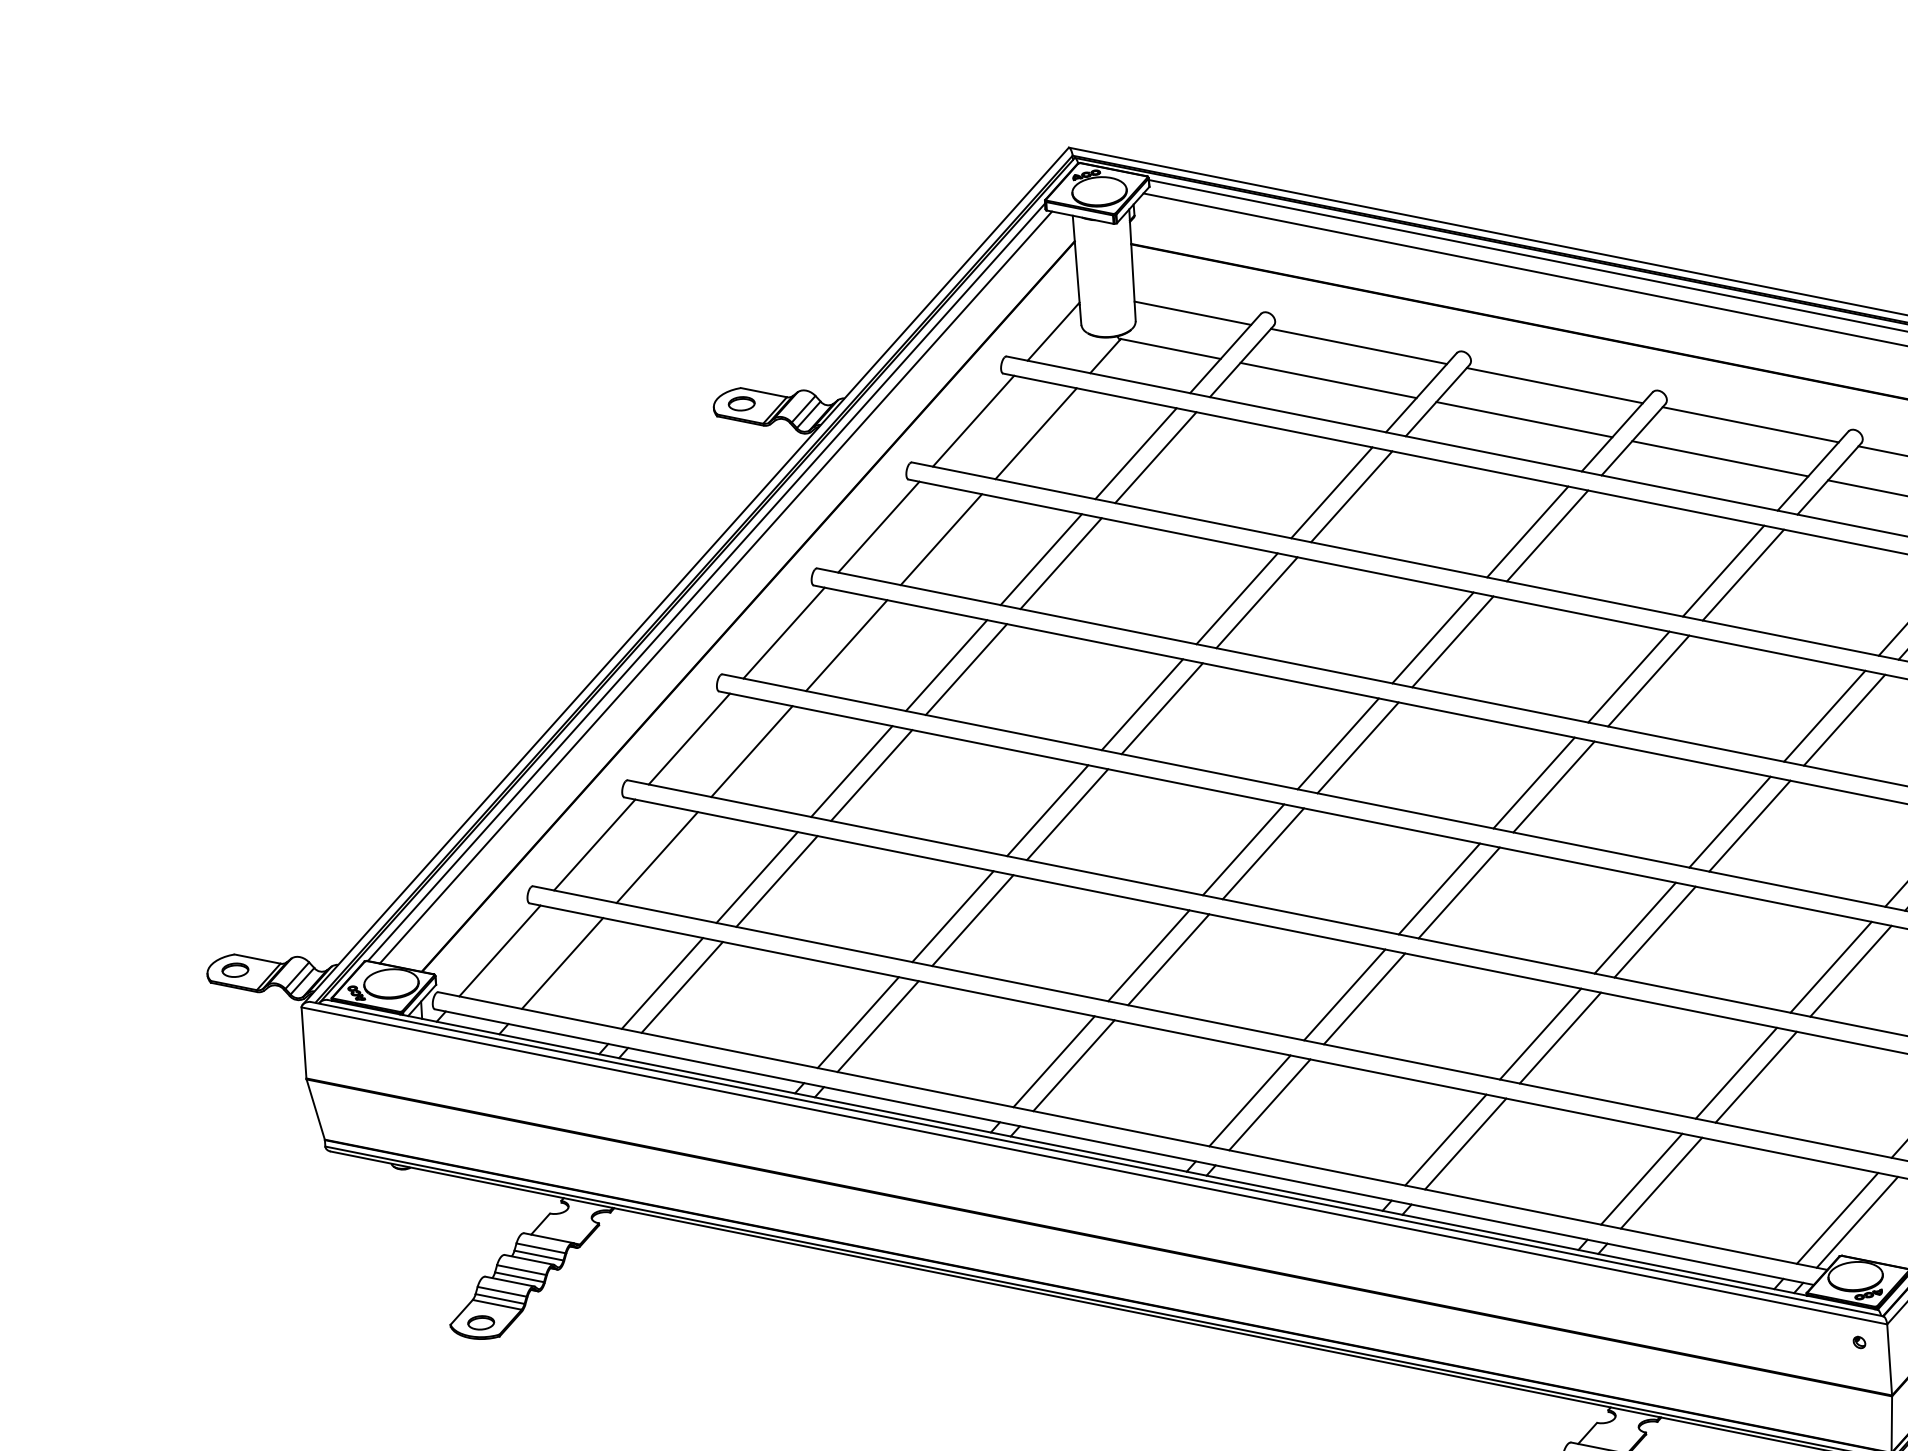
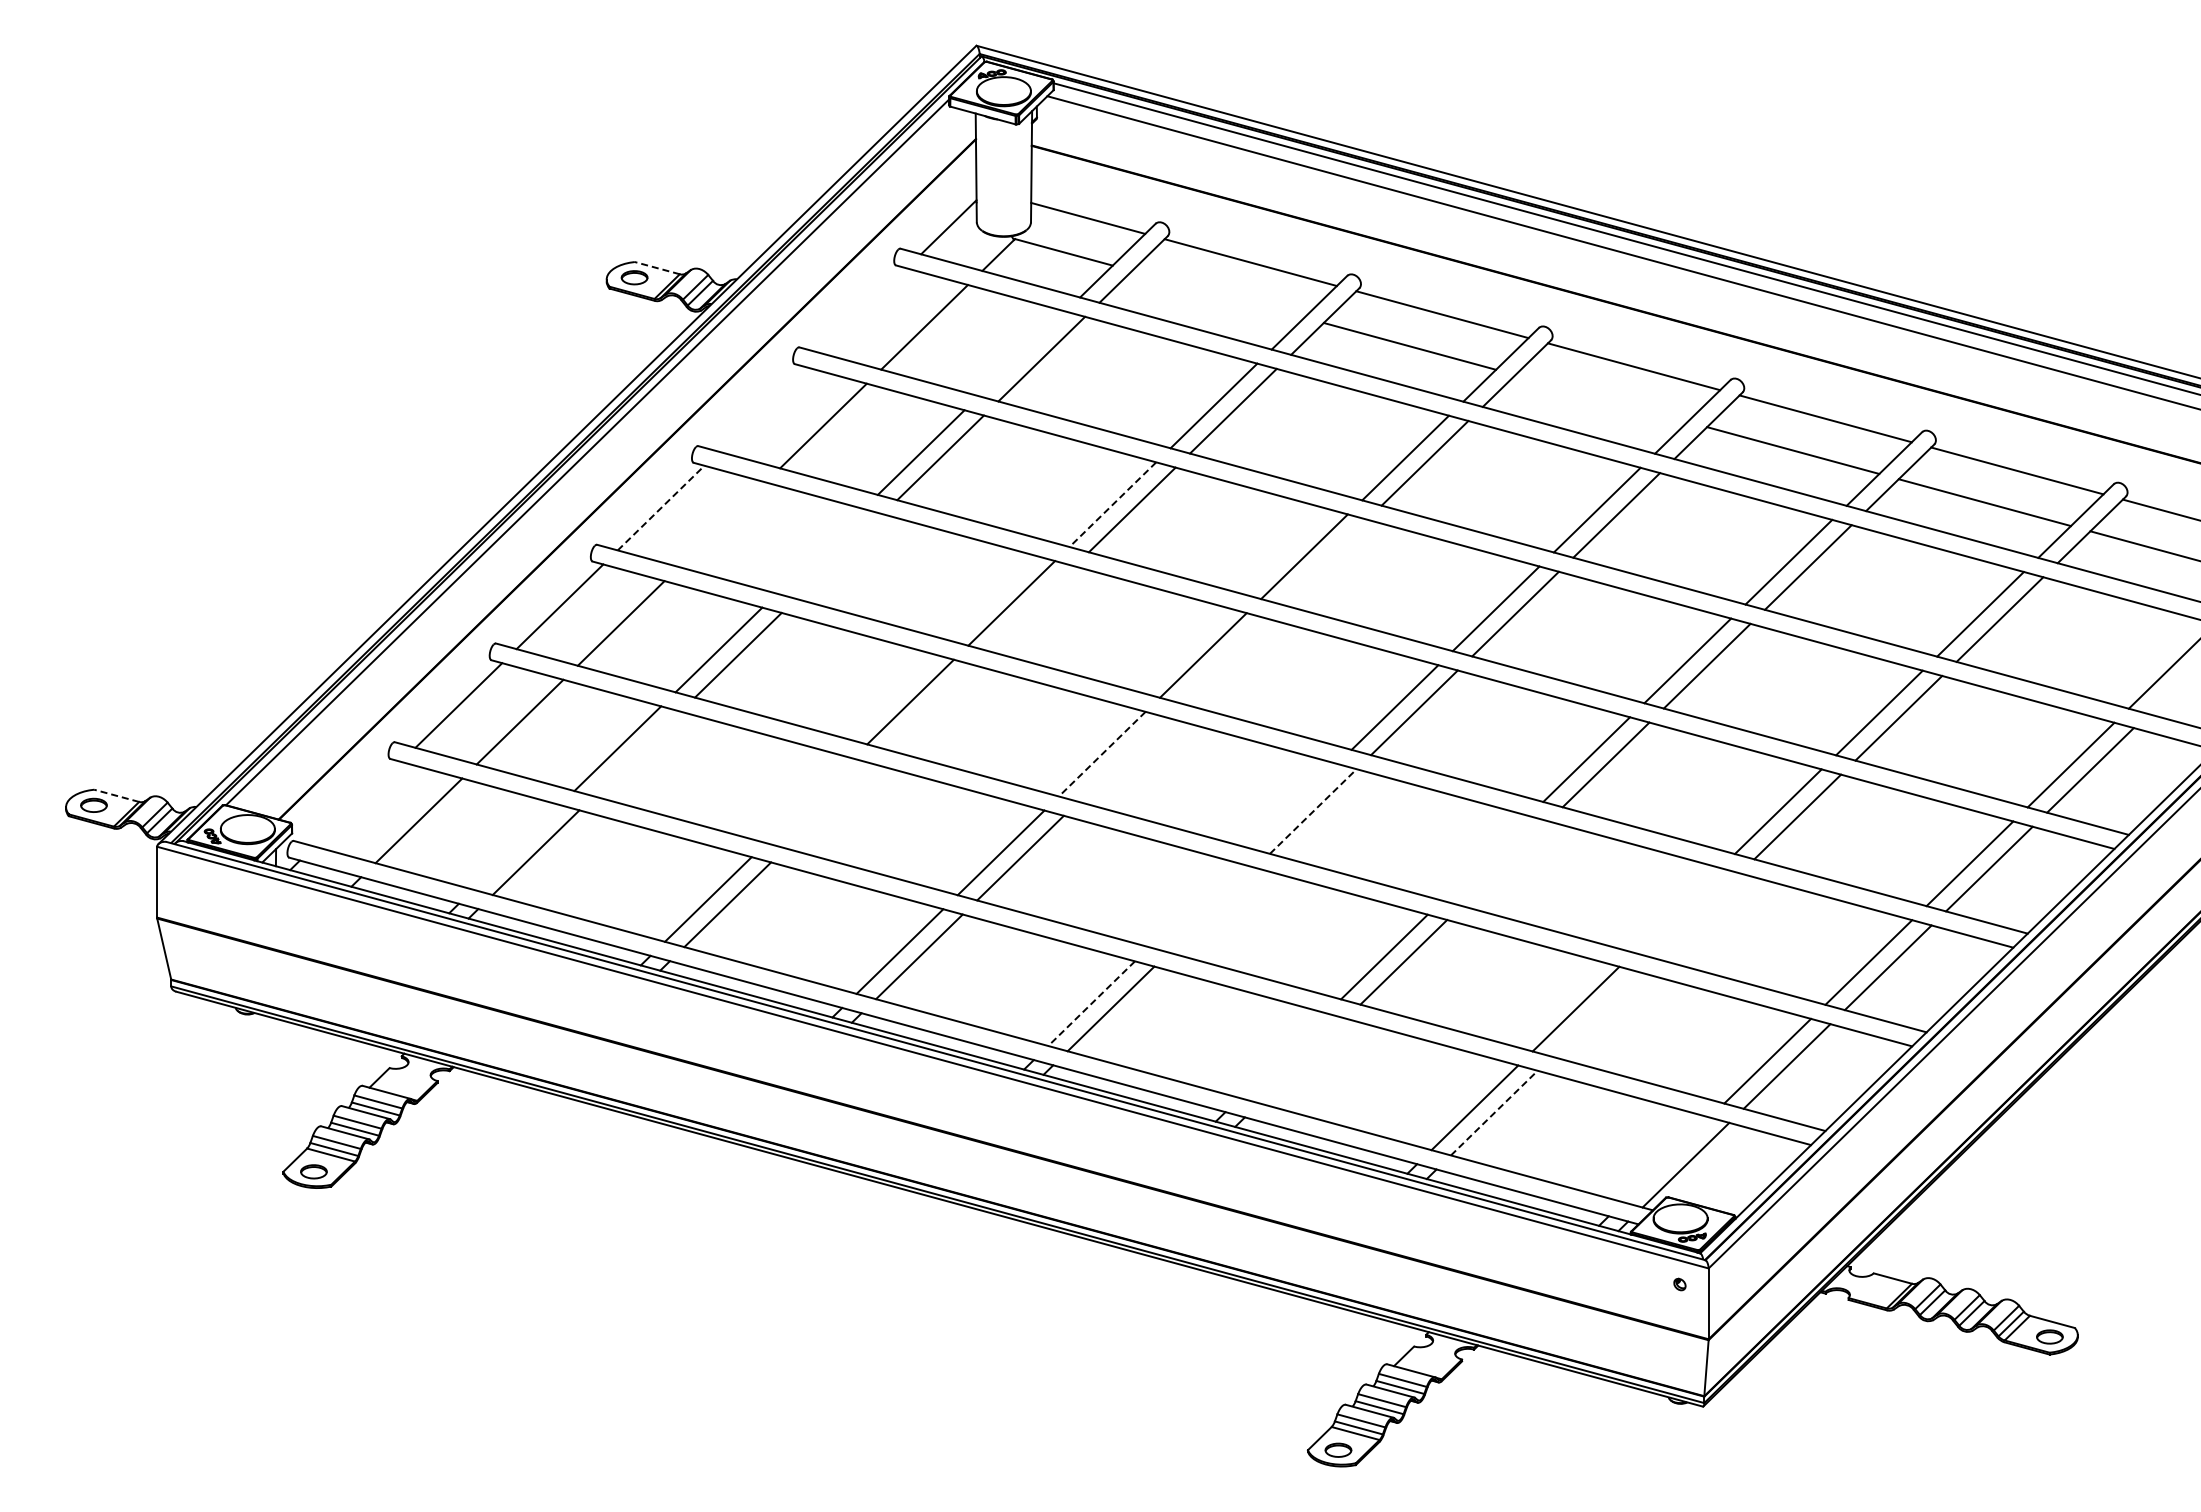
line: (1328, 379) -> (1218, 293), removed
line: (763, 393) -> (656, 268), solid -> dashed
line: (973, 421) -> (863, 310), removed
line: (1135, 453) -> (1021, 353), removed
line: (1720, 458) -> (1601, 398), removed
line: (878, 527) -> (761, 409), removed
line: (715, 587) -> (596, 458), removed
line: (1236, 598) -> (1112, 504), solid -> dashed
line: (784, 633) -> (661, 508), solid -> dashed
line: (1452, 641) -> (1323, 561), removed
line: (845, 645) -> (721, 524), removed
line: (945, 664) -> (819, 550), removed
line: (966, 669) -> (839, 556), removed
line: (1161, 708) -> (1030, 608), removed
line: (1357, 747) -> (1222, 660), removed
line: (1067, 814) -> (929, 707), removed
line: (1243, 850) -> (1102, 754), solid -> dashed
line: (1263, 853) -> (1121, 759), removed
line: (776, 881) -> (636, 753), removed
line: (1438, 888) -> (1293, 805), removed
line: (1459, 892) -> (1313, 811), solid -> dashed
line: (953, 916) -> (809, 800), removed
line: (972, 920) -> (828, 805), removed
line: (1635, 928) -> (1485, 858), removed
line: (1654, 932) -> (1504, 863), removed
line: (499, 950) -> (357, 803), removed
line: (257, 958) -> (116, 795), solid -> dashed
line: (1830, 967) -> (1676, 910), removed
line: (1850, 971) -> (1696, 915), removed
line: (662, 983) -> (516, 847), removed
line: (1344, 994) -> (1192, 904), removed
line: (1363, 998) -> (1211, 909), removed
line: (1756, 1077) -> (1595, 1014), removed
line: (1249, 1100) -> (1091, 1003), solid -> dashed
line: (1445, 1139) -> (1282, 1055), removed
line: (1465, 1143) -> (1302, 1060), removed
line: (1661, 1183) -> (1494, 1113), solid -> dashed
line: (1837, 1217) -> (1666, 1159), removed

